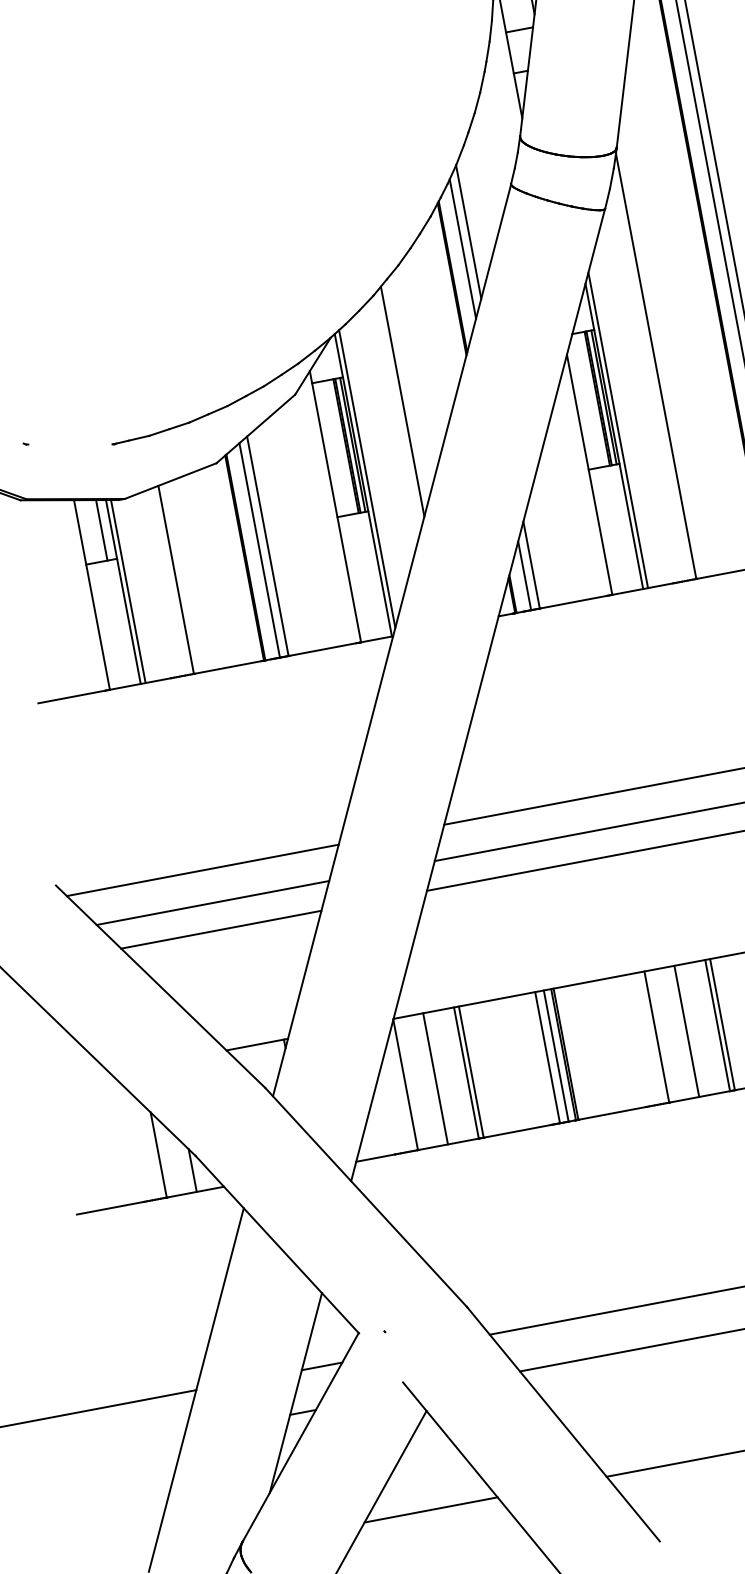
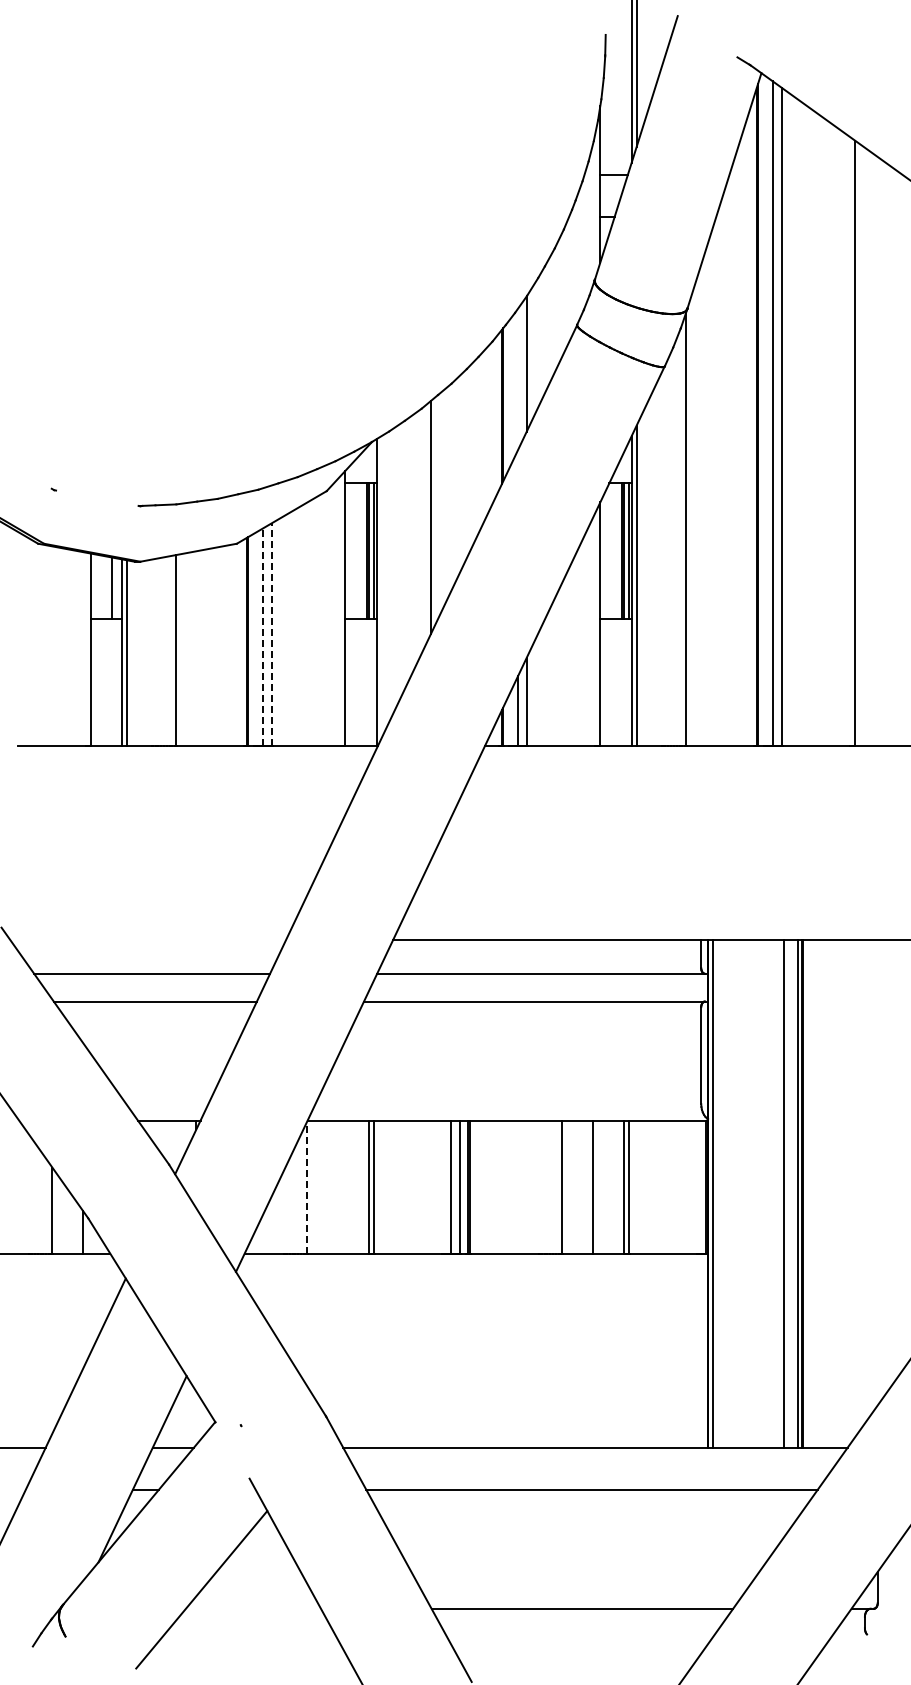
line: (463, 248) -> (518, 379), removed
line: (367, 479) -> (381, 587), removed
line: (267, 546) -> (271, 634), solid -> dashed
line: (260, 550) -> (263, 637), solid -> dashed
line: (203, 869) -> (148, 939), removed
line: (435, 1078) -> (337, 1186), removed
line: (405, 1084) -> (307, 1187), solid -> dashed
line: (430, 1509) -> (252, 1608), removed

